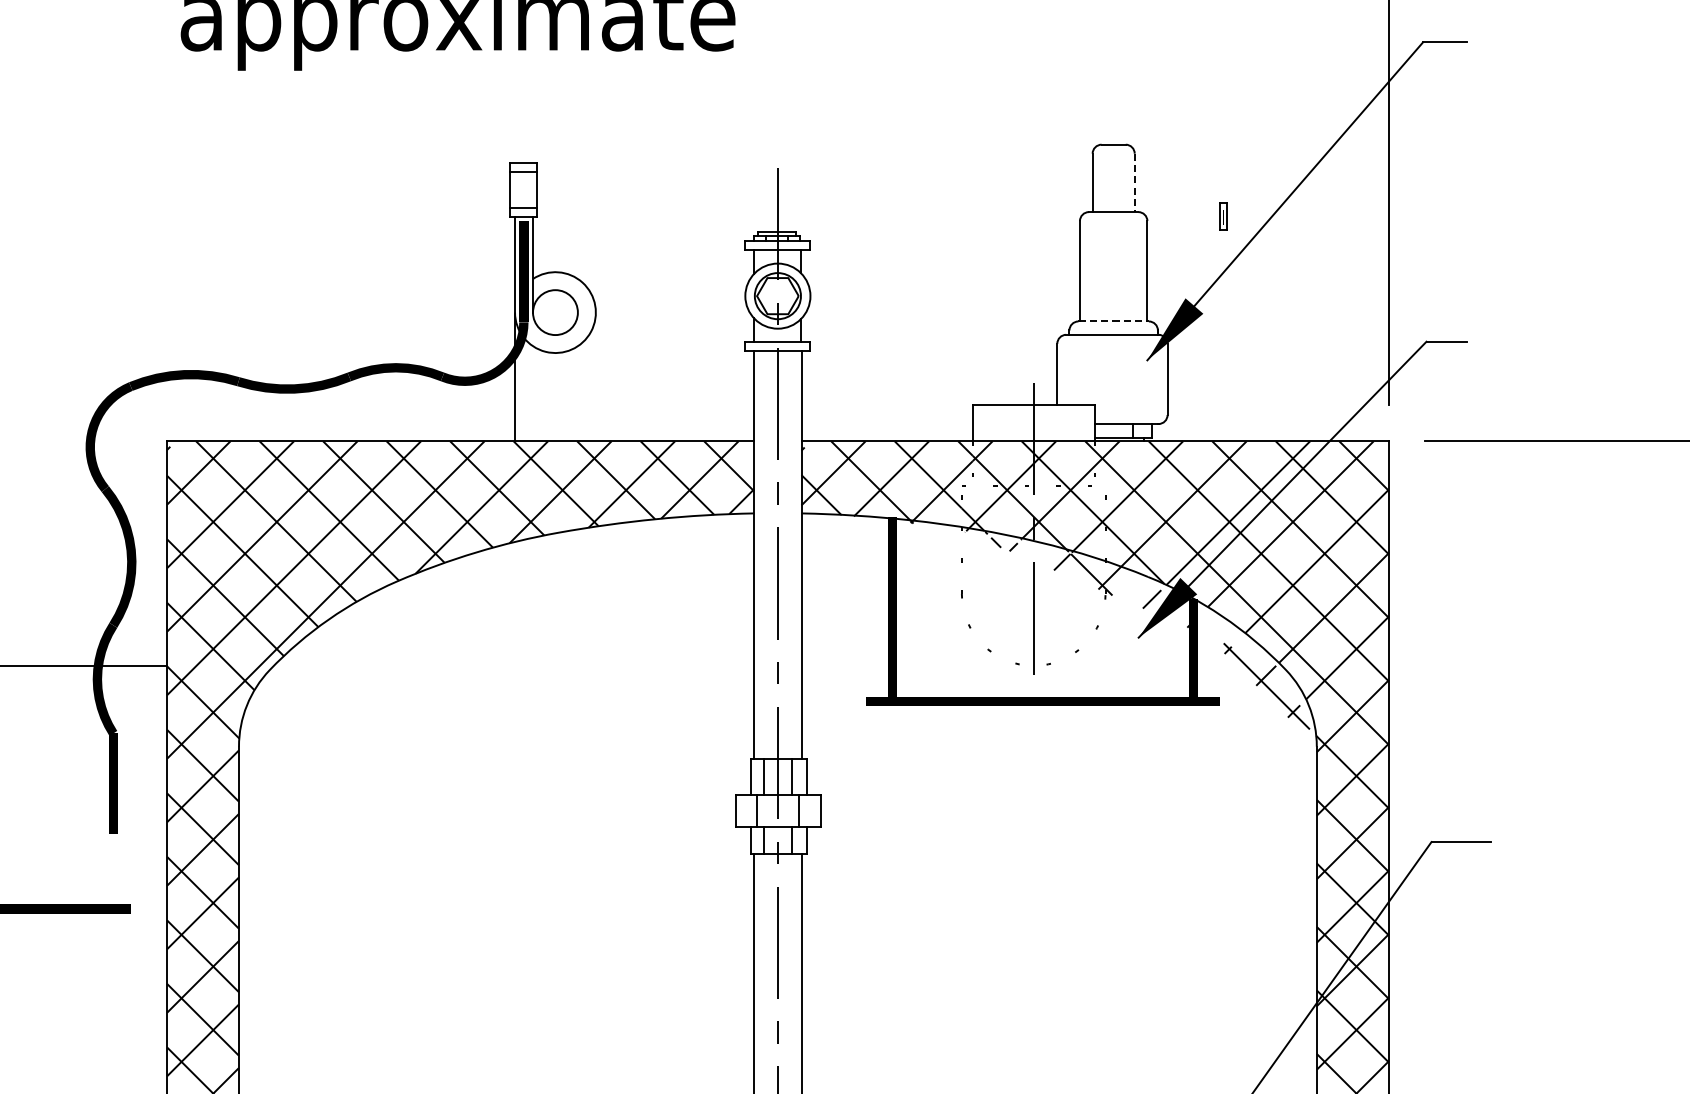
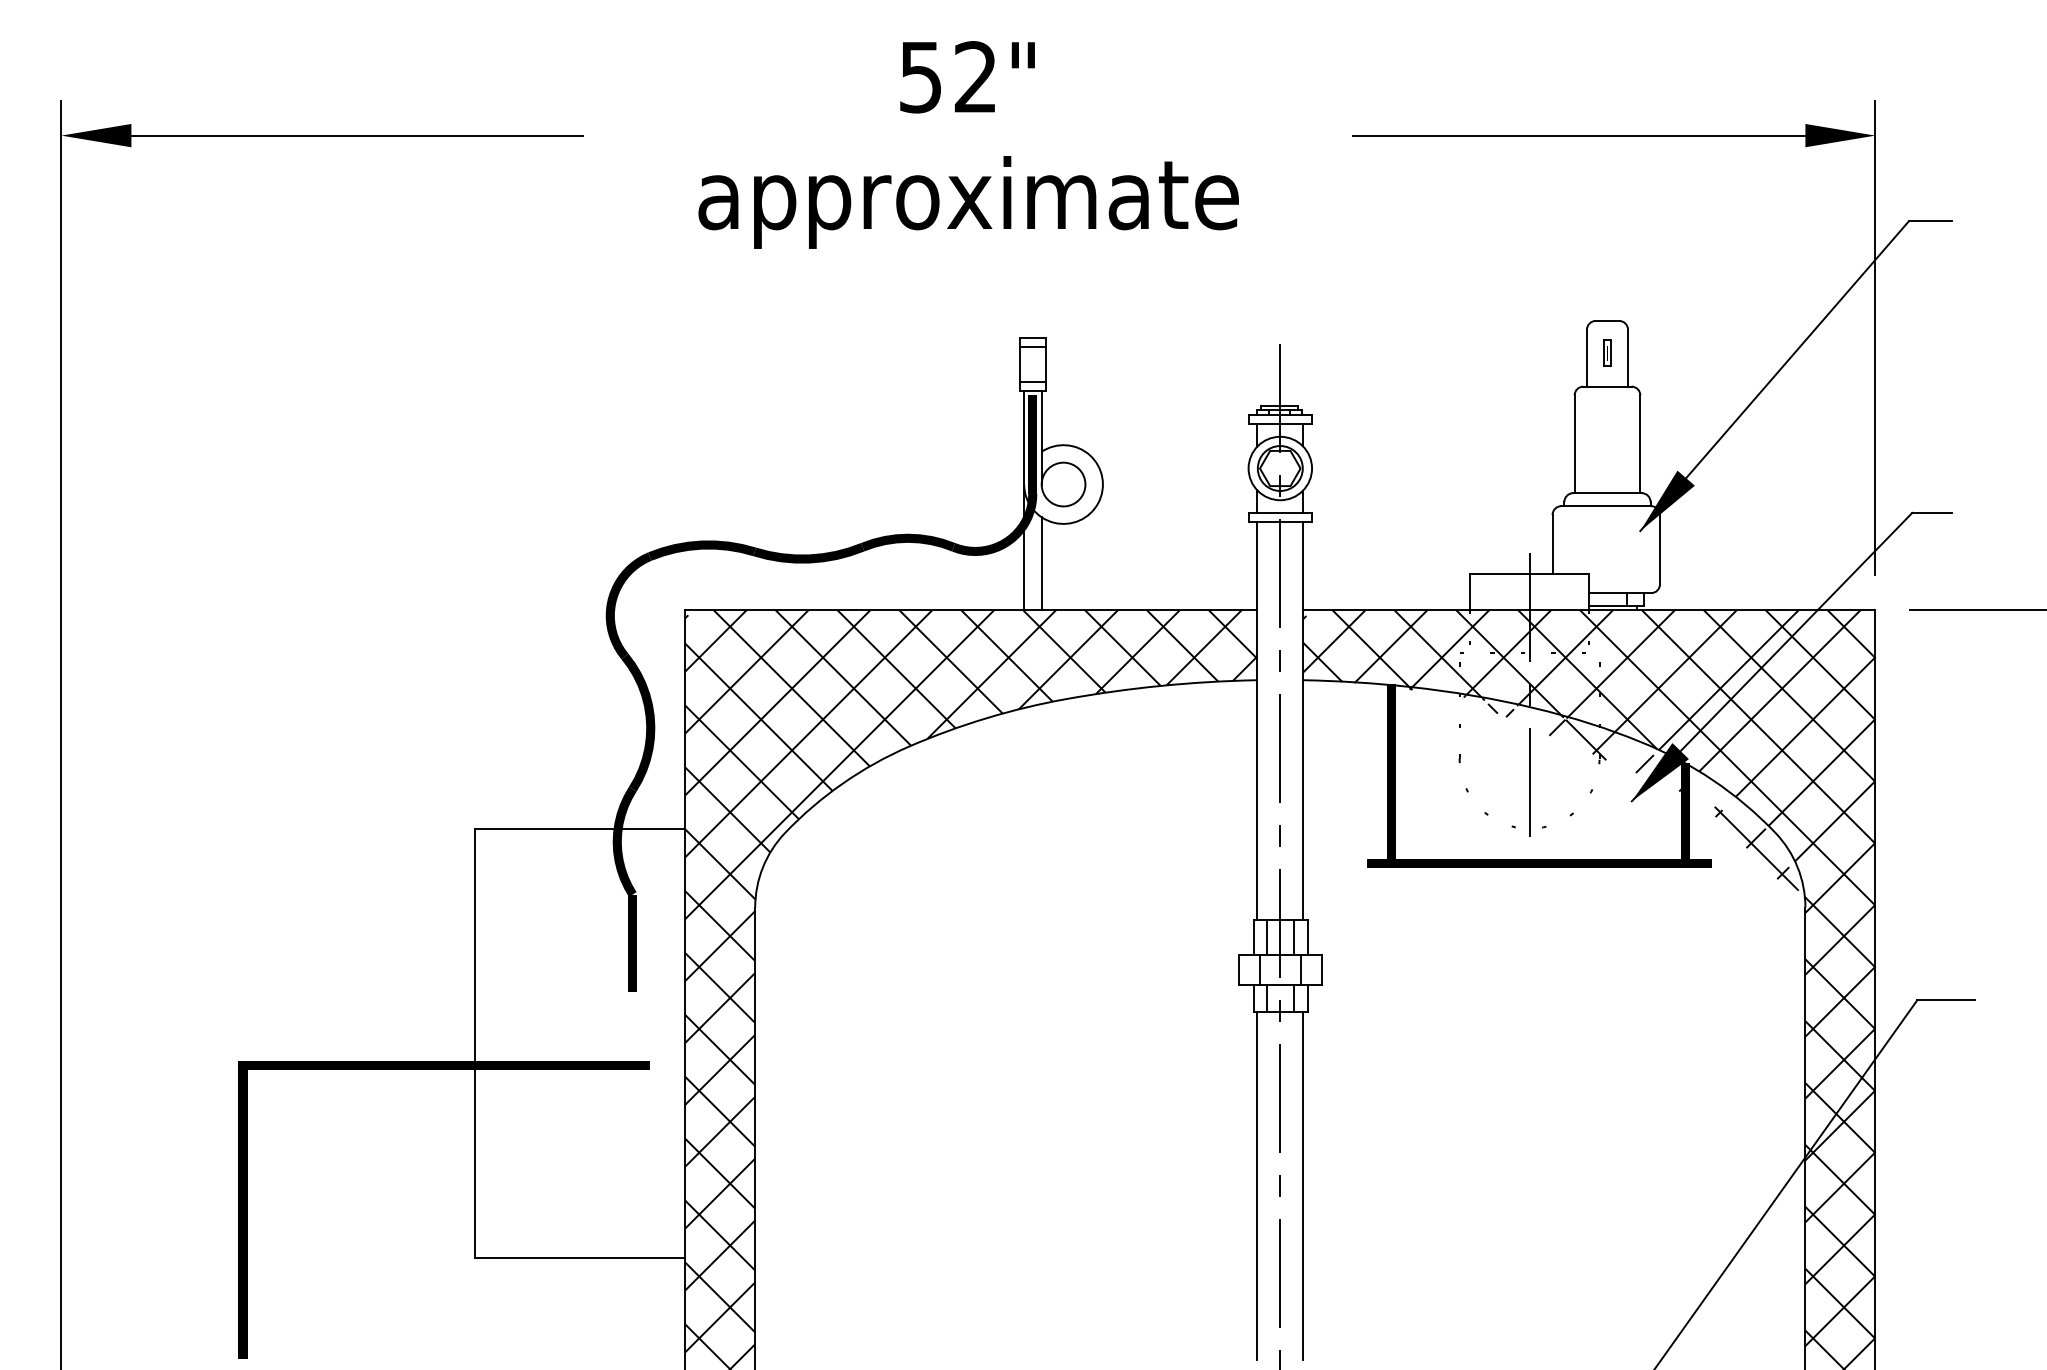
line: (1134, 183) -> (1627, 358), dashed -> solid
part: (1223, 216) -> (1607, 352), moved
line: (1113, 321) -> (1607, 493), dashed -> solid
line: (532, 393) -> (1041, 563), added

